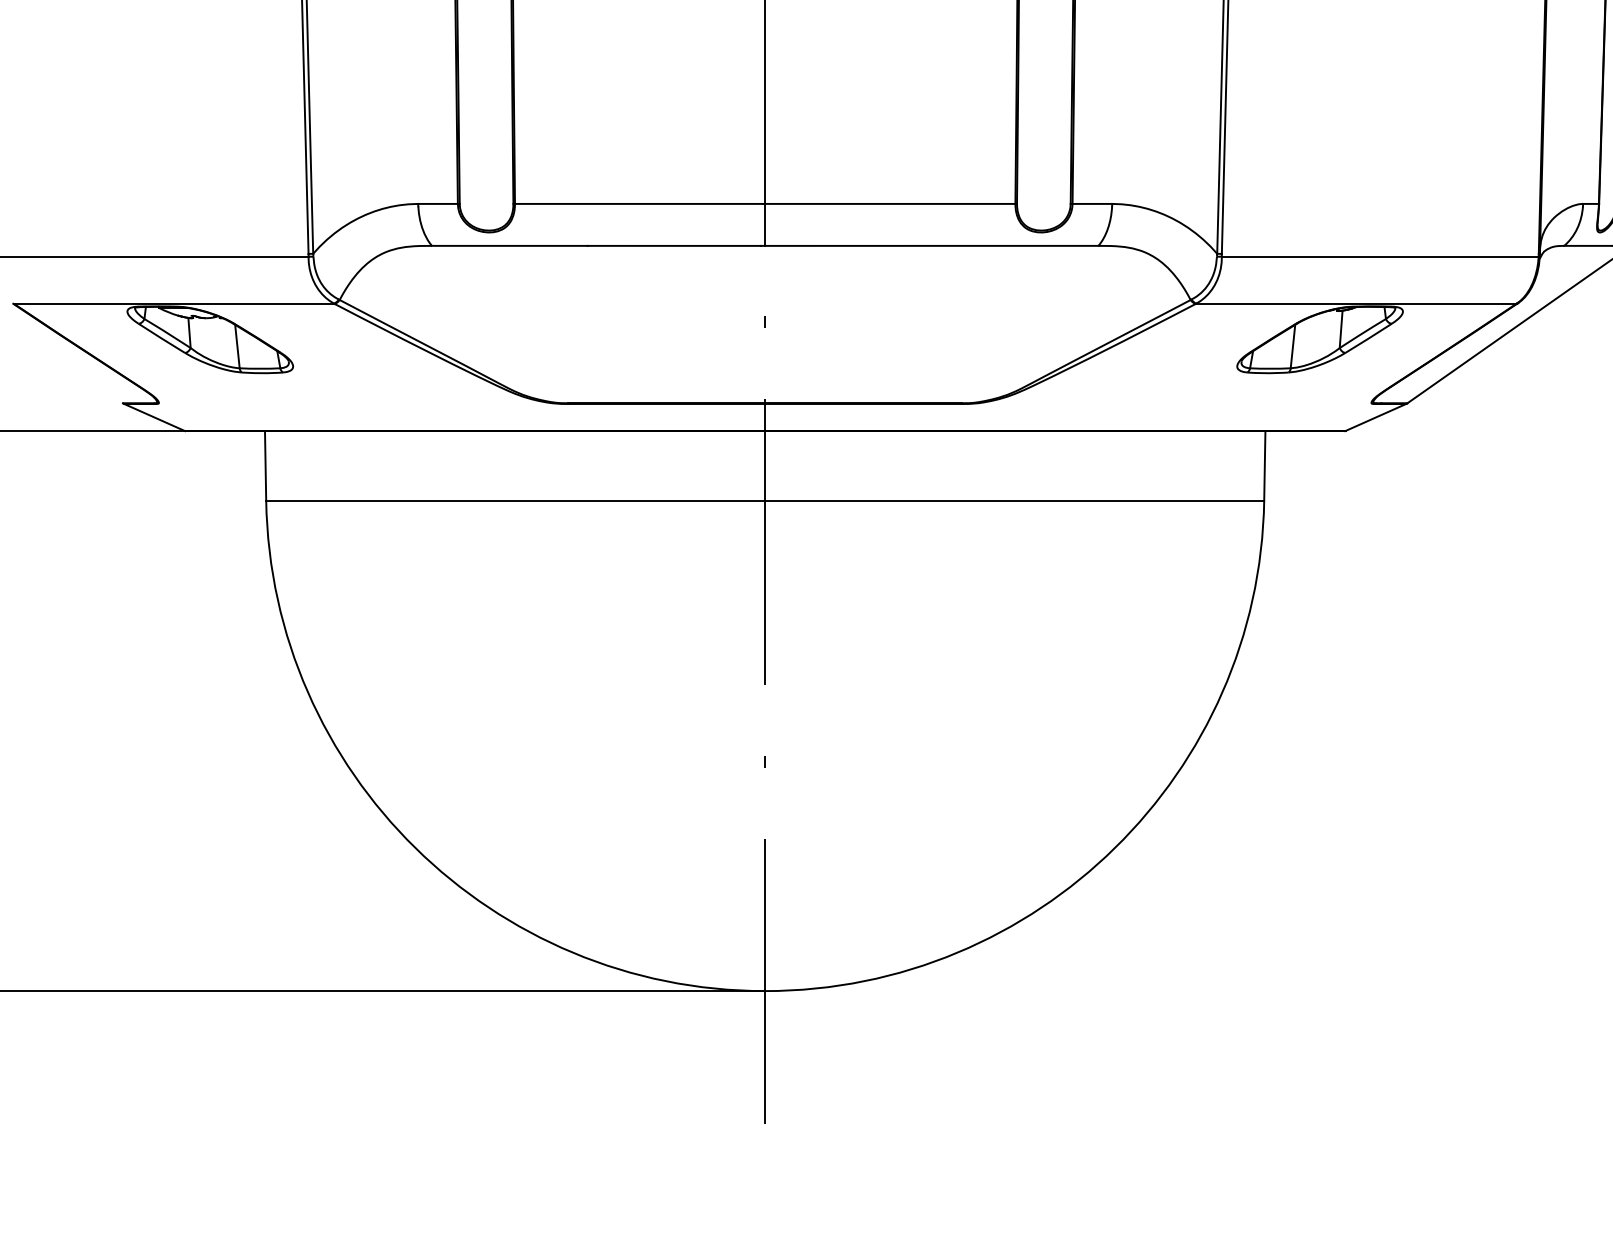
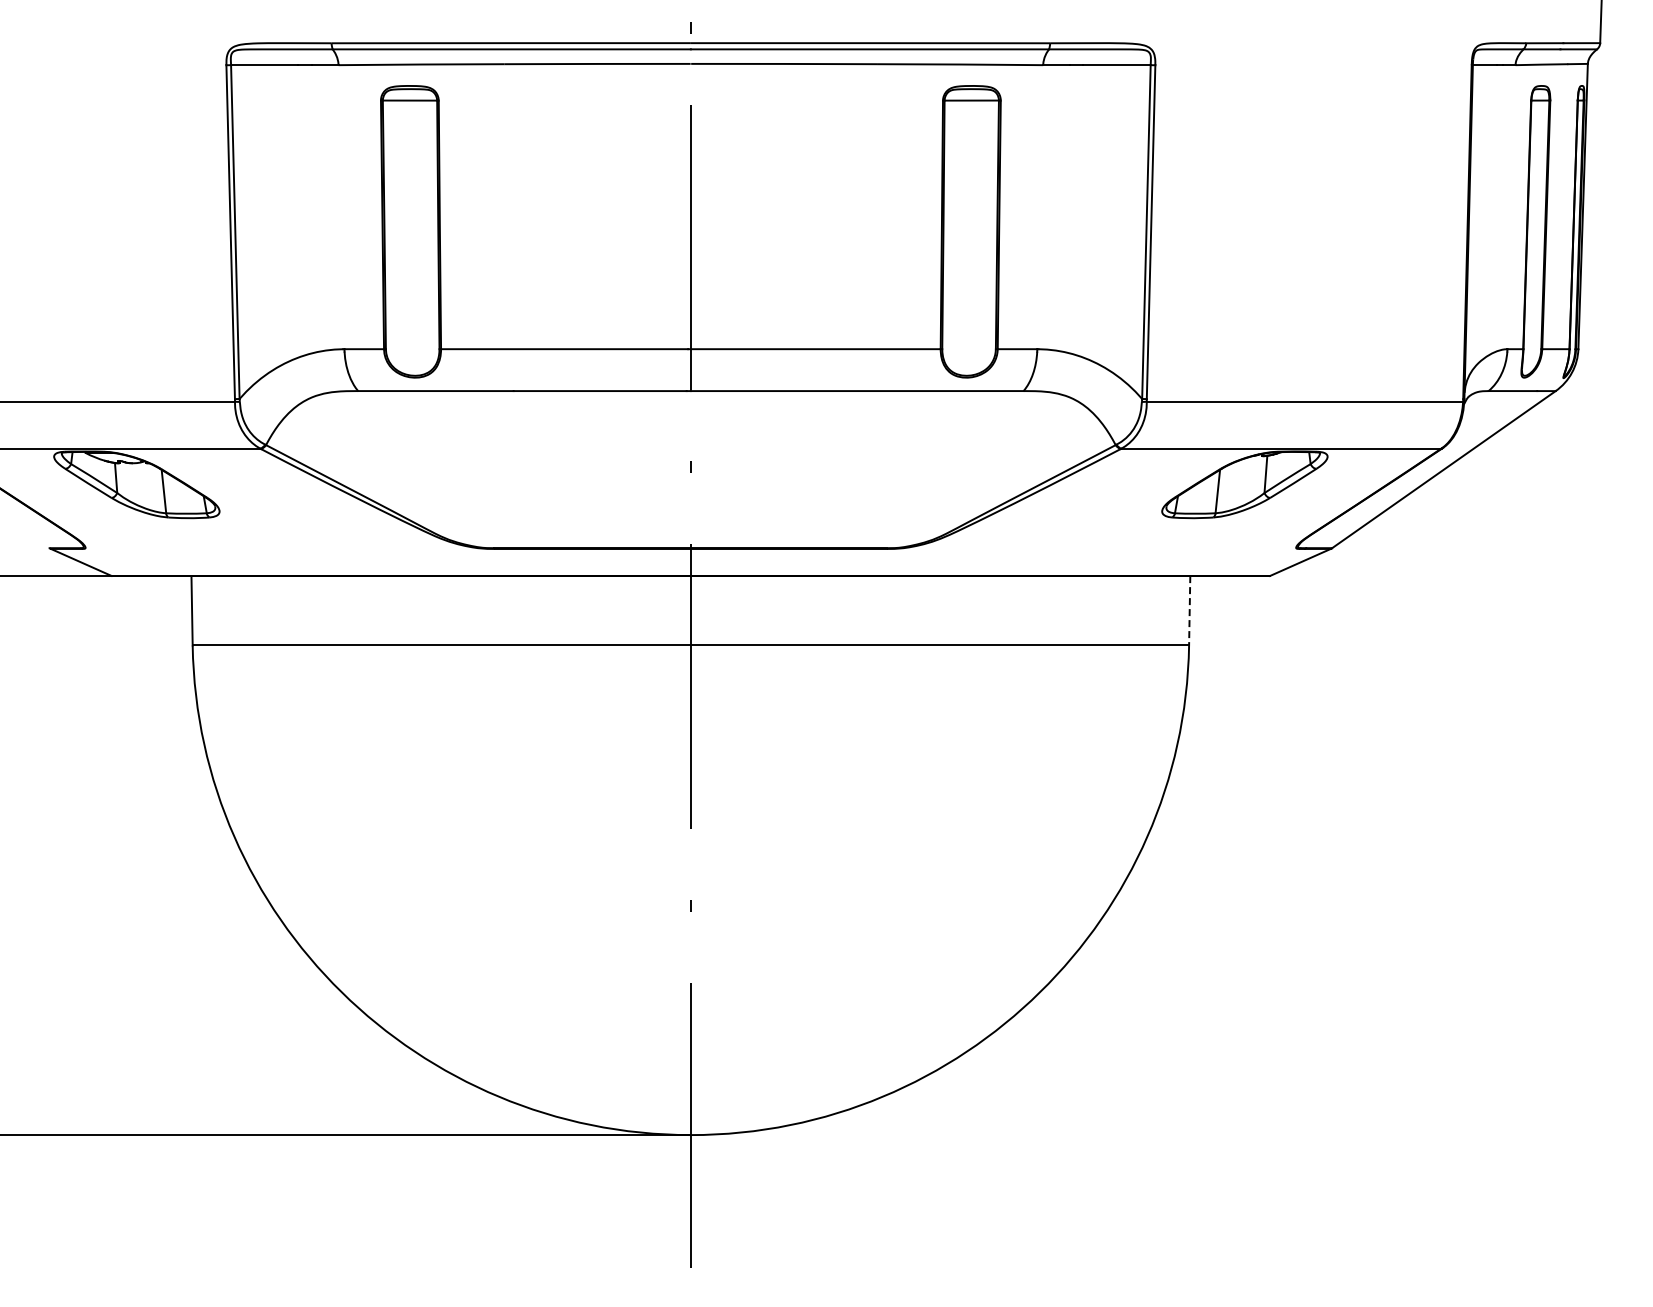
line: (1264, 465) -> (1189, 610), solid -> dashed

